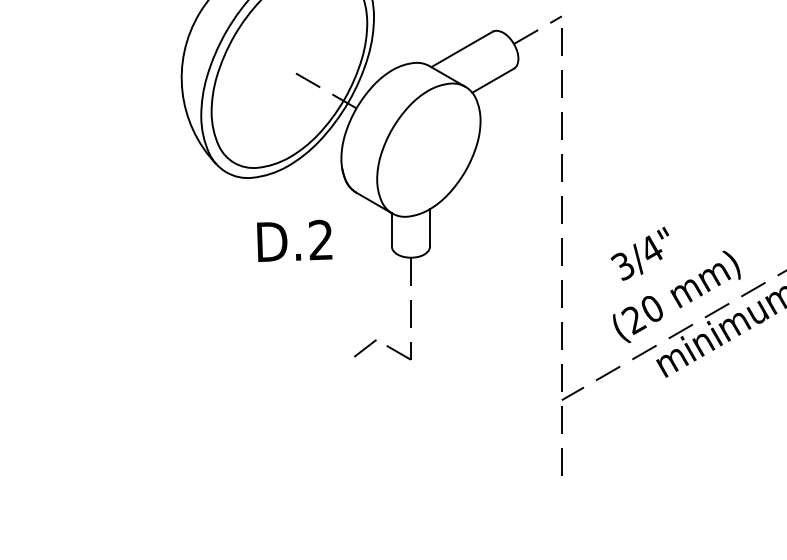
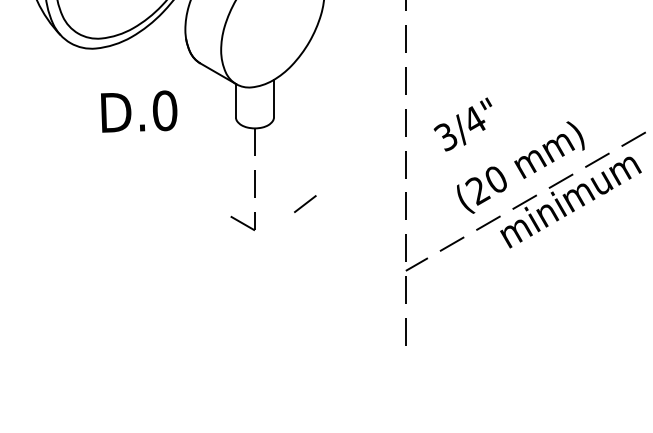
text: (321, 239) -> (165, 110), D.2 -> D.0
text: (639, 253) -> (462, 124), moved
line: (365, 348) -> (305, 204), moved

